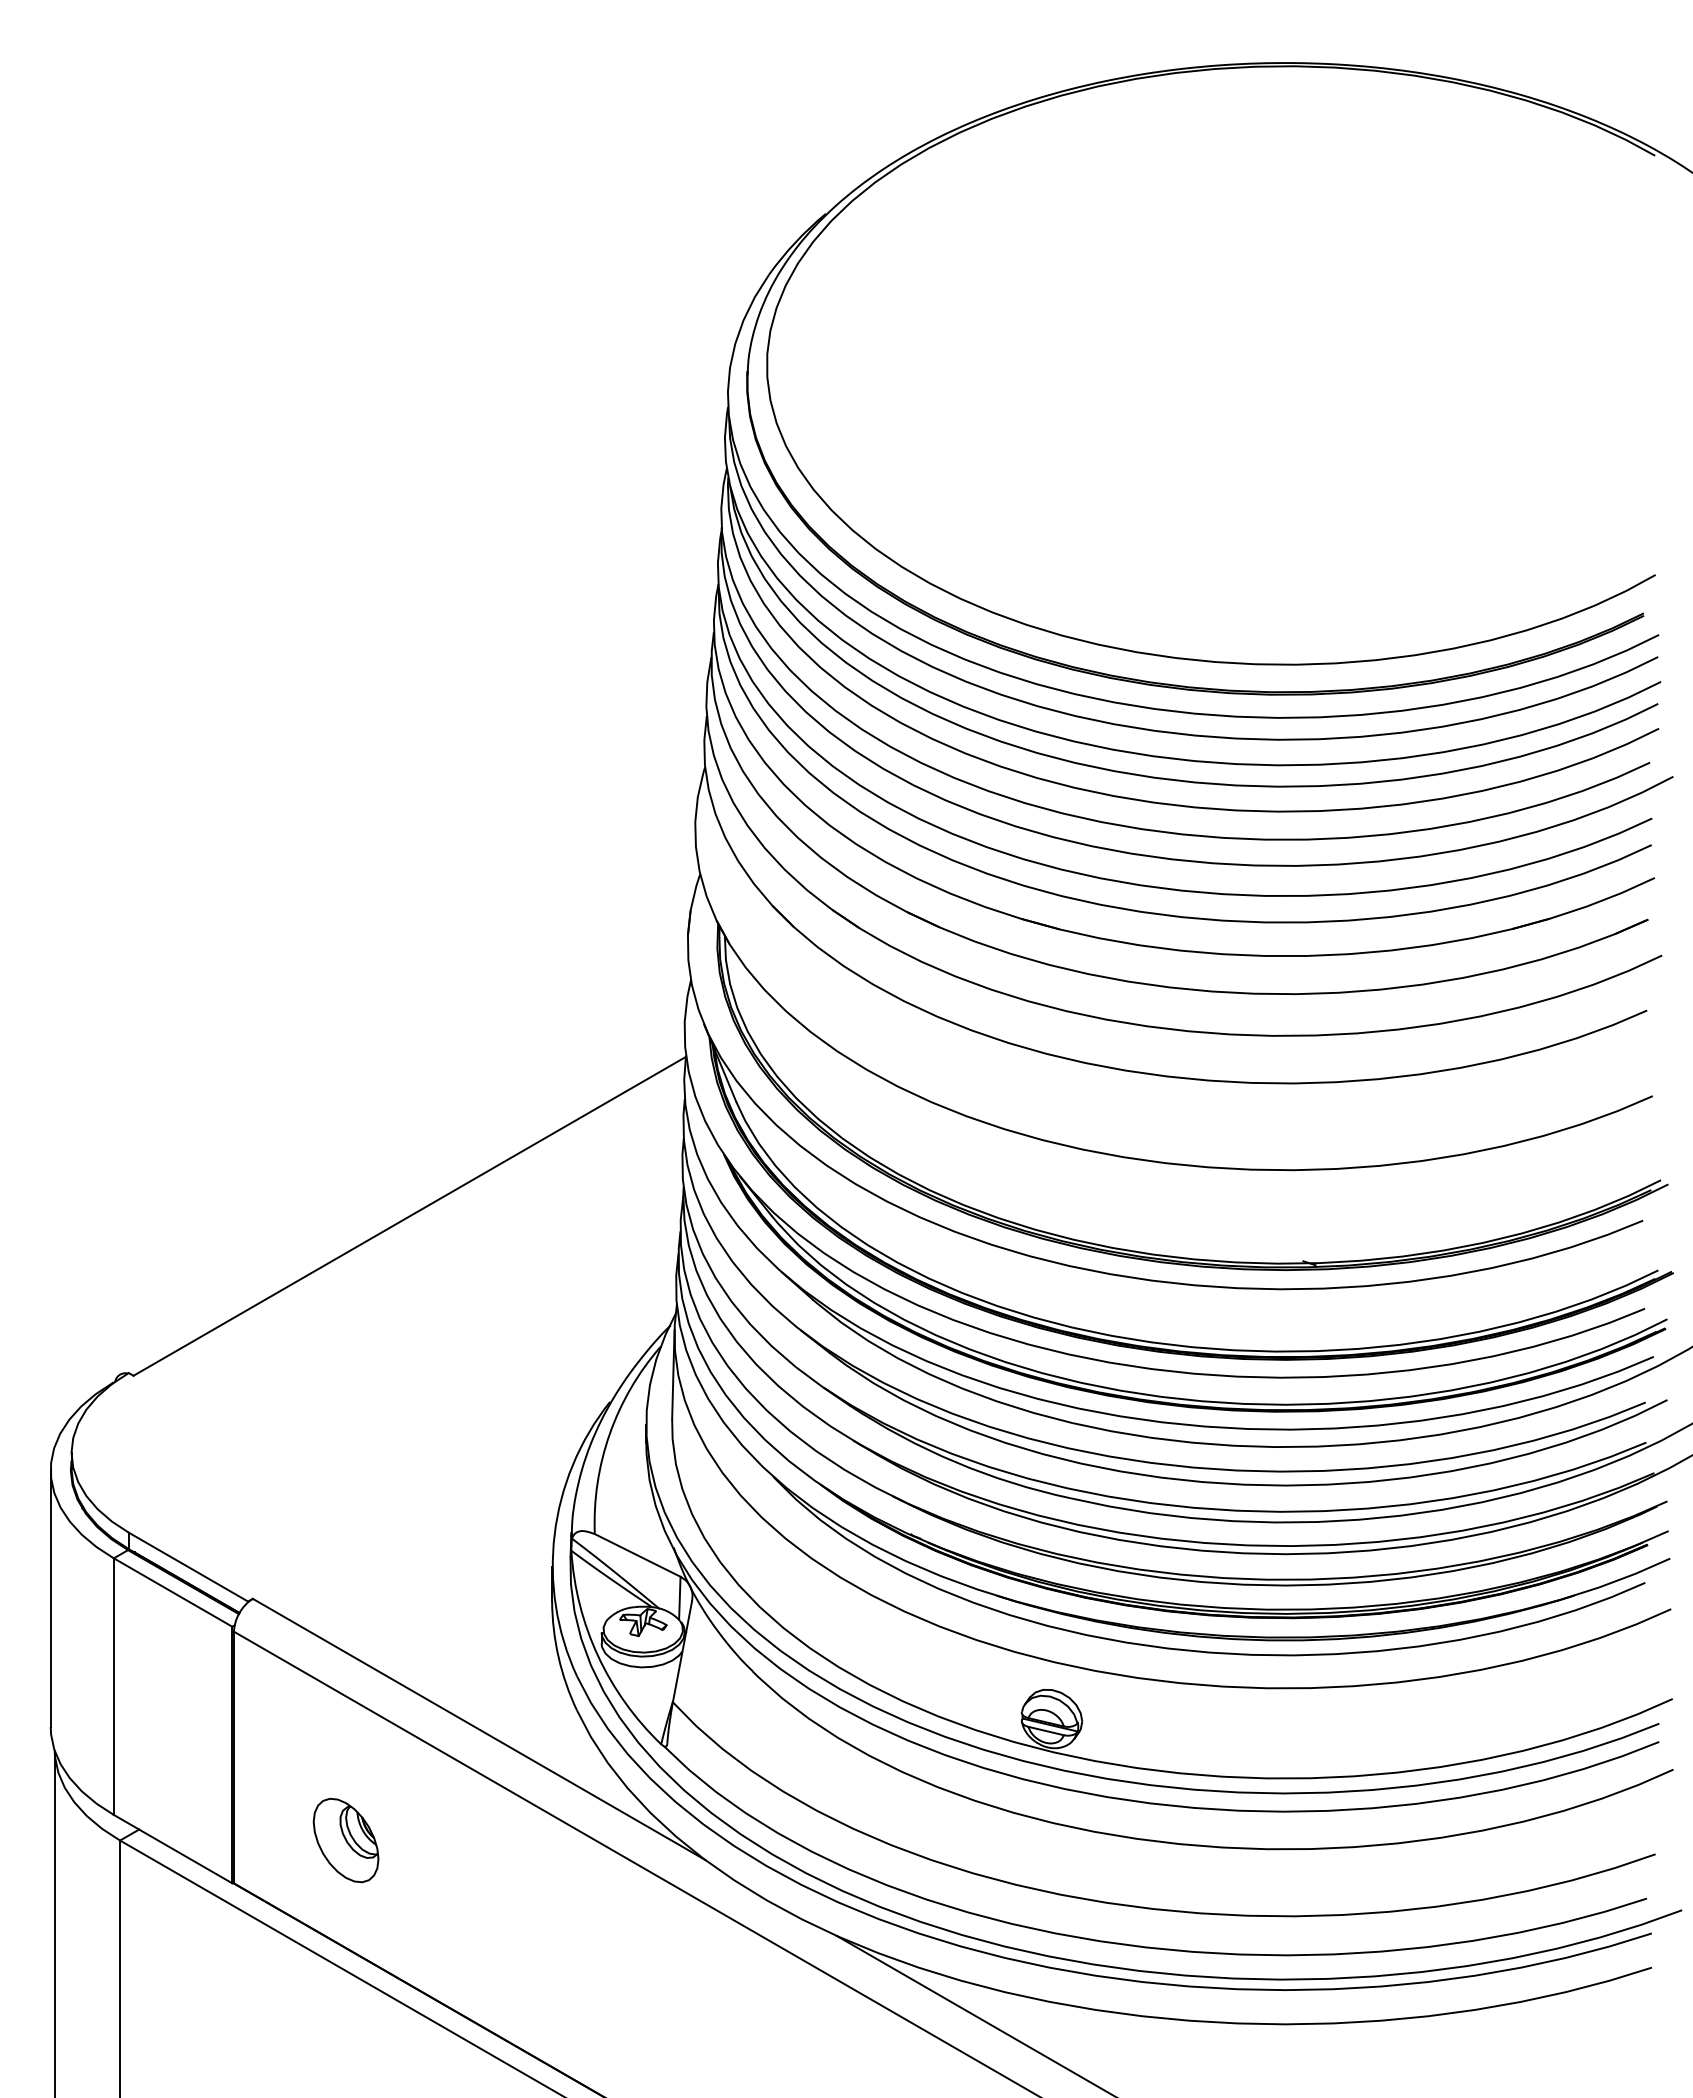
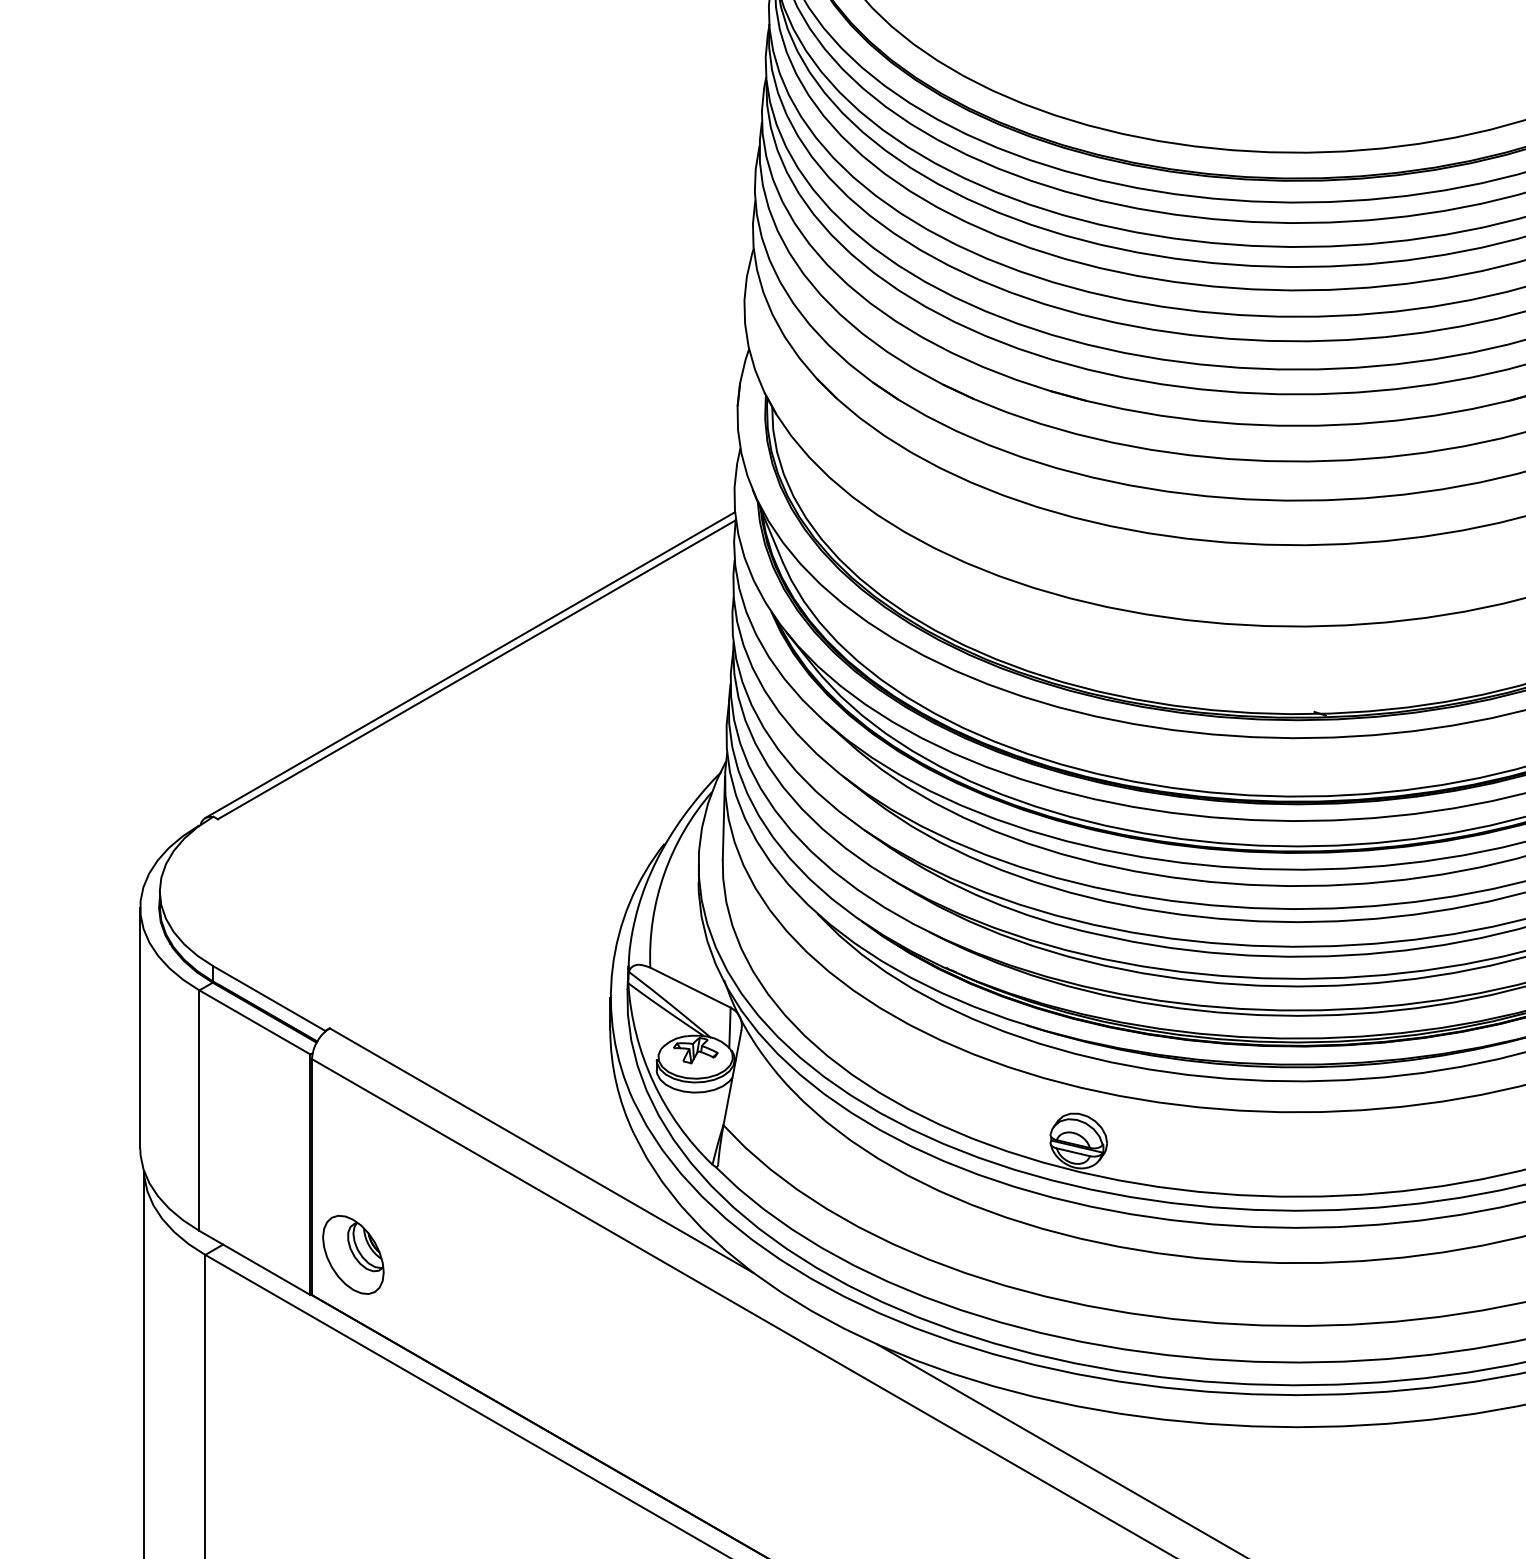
line: (402, 1211) -> (470, 665), added
part: (345, 1840) -> (352, 1254), moved

